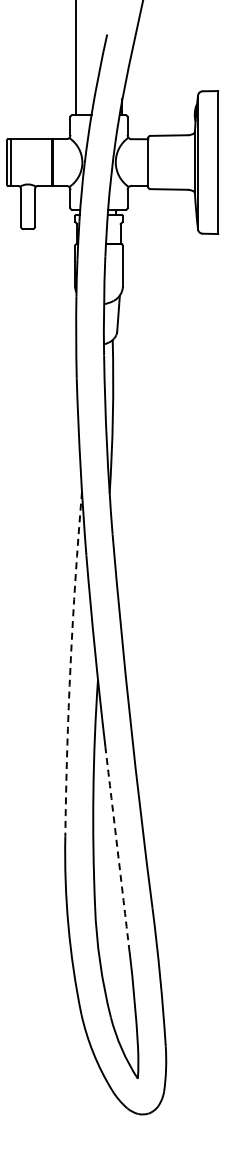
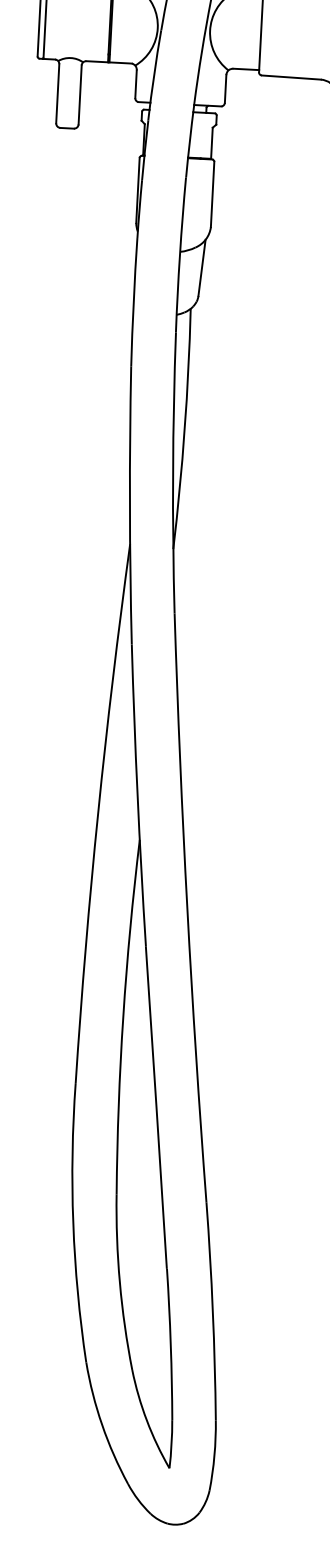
arc: (70, 664) -> (97, 813), dashed -> solid
arc: (117, 849) -> (156, 1107), dashed -> solid

